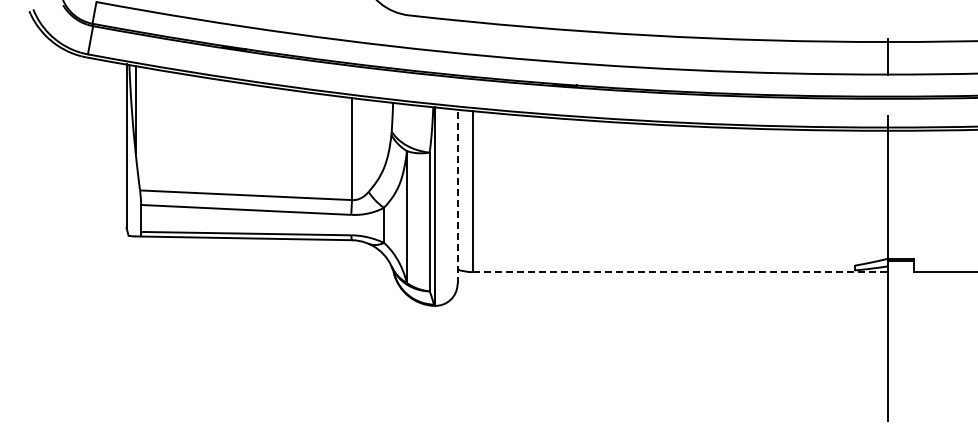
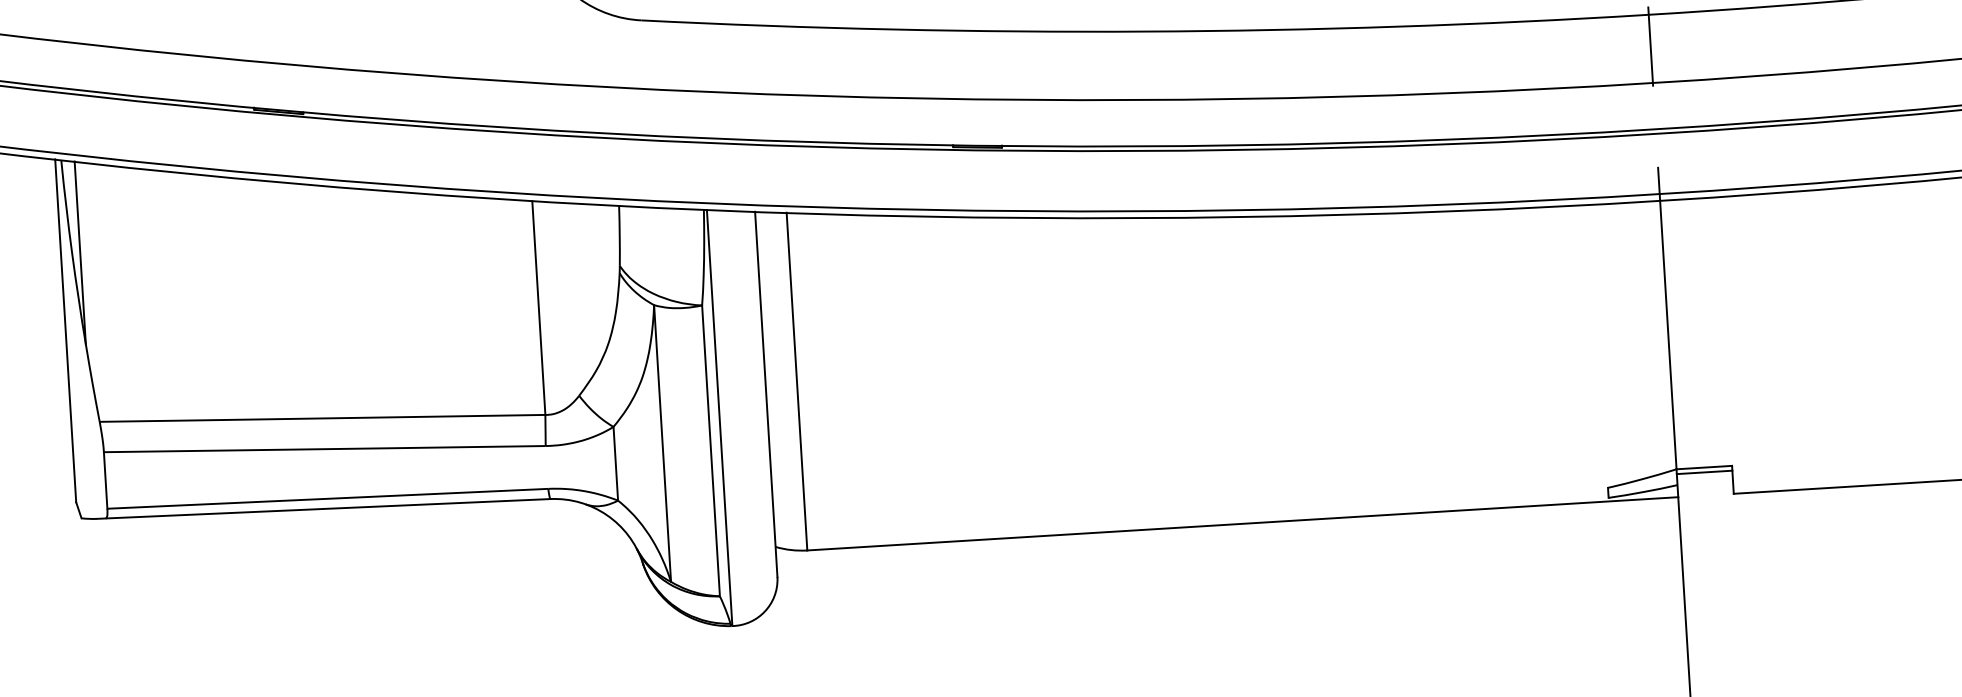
line: (457, 196) -> (766, 393), dashed -> solid
line: (680, 272) -> (1243, 524), dashed -> solid

